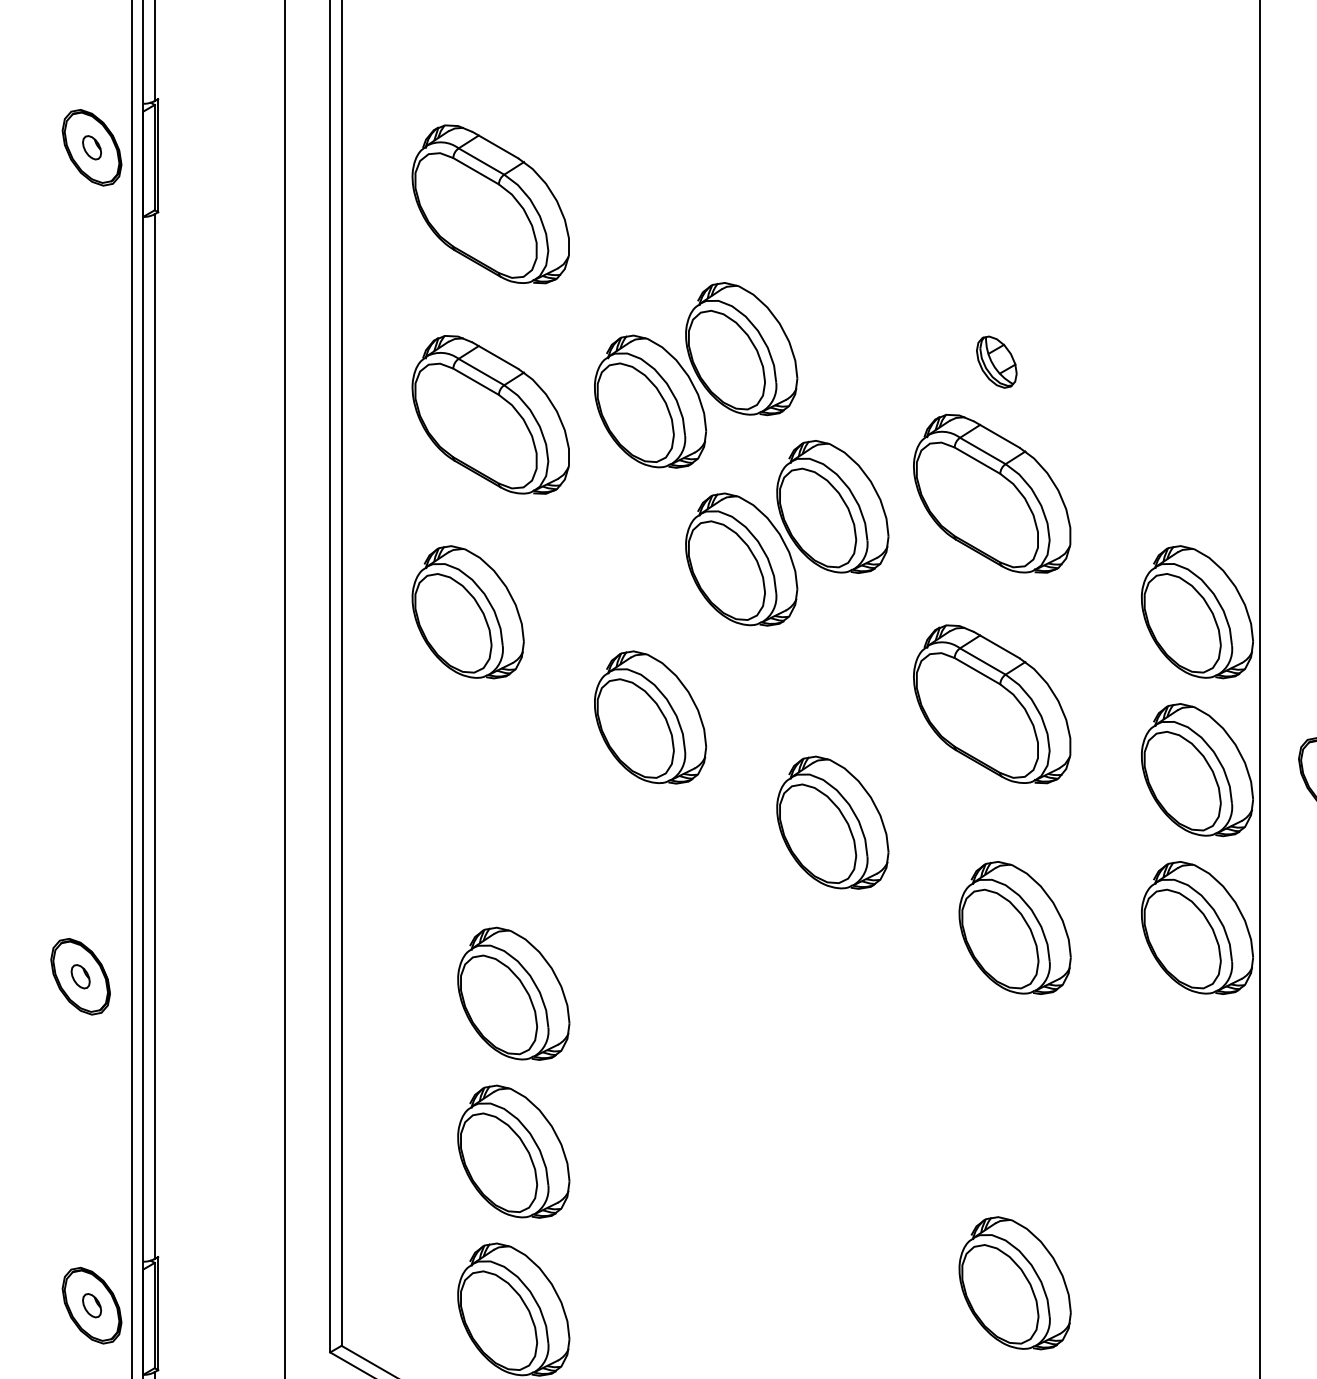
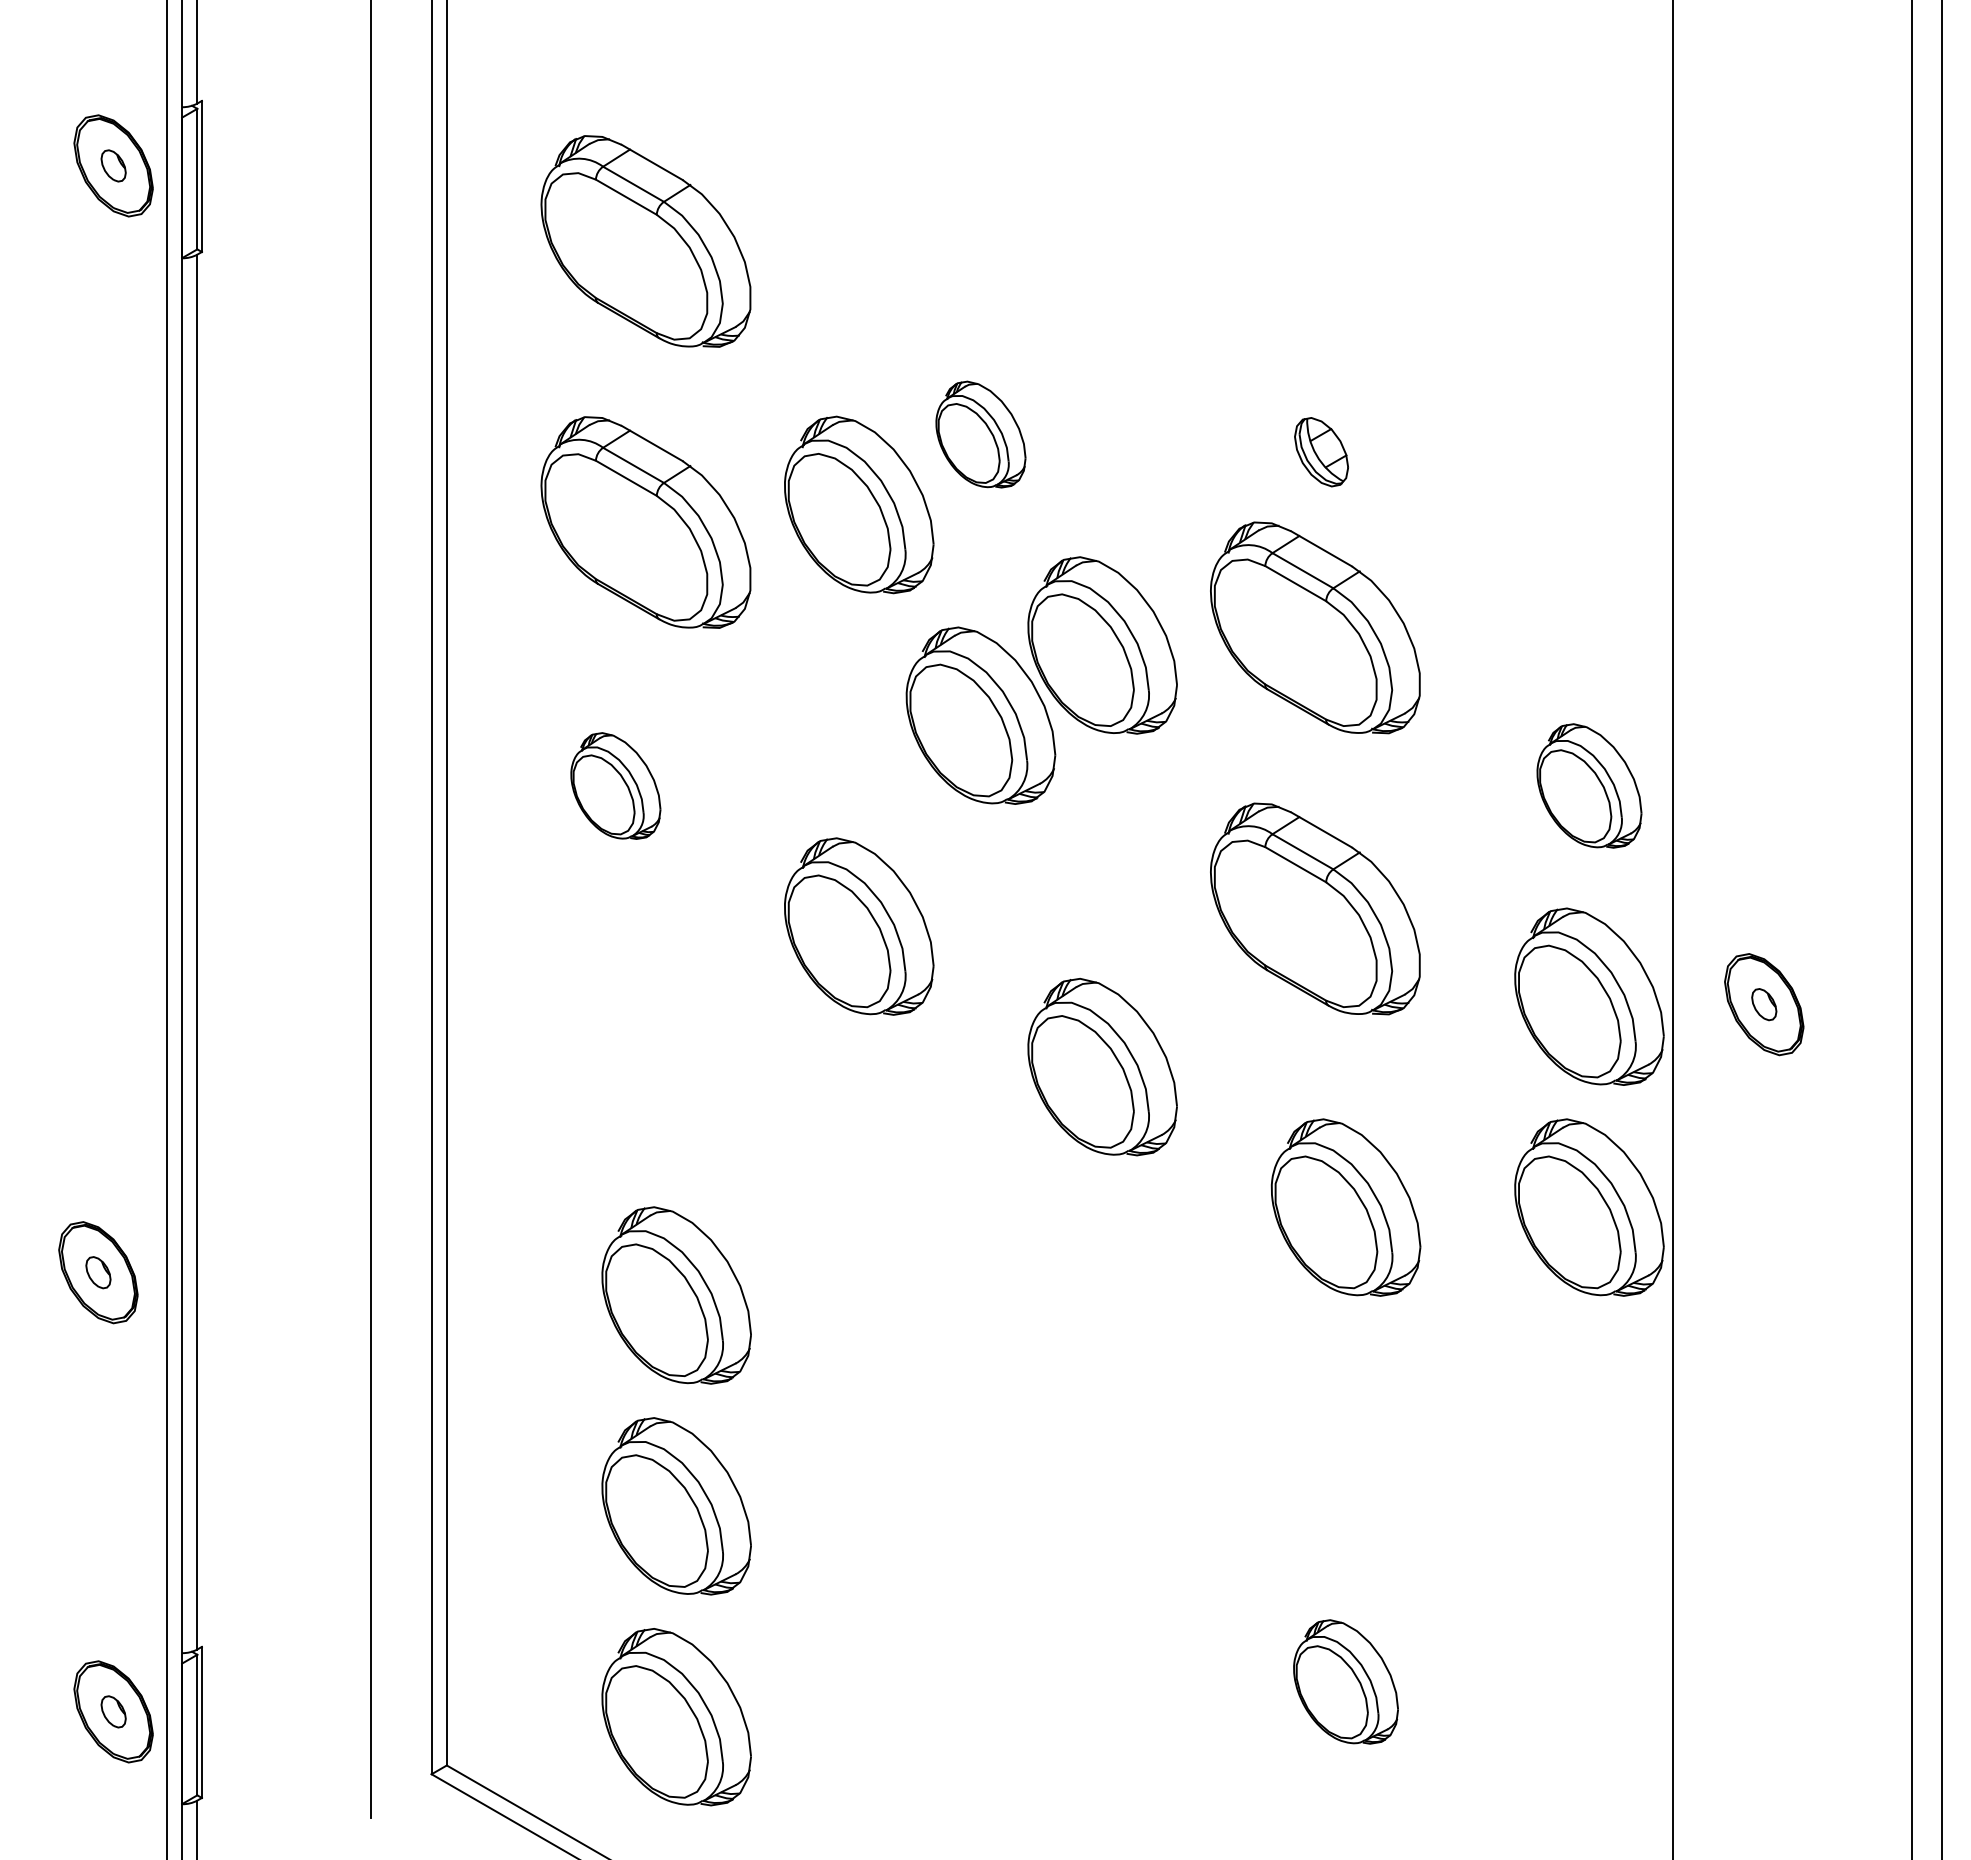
part: (741, 348) -> (980, 434), size x0.6
part: (467, 611) -> (615, 785), size x0.6
part: (1197, 611) -> (1589, 785), size x0.7
part: (1014, 1282) -> (1345, 1681), size x0.7

